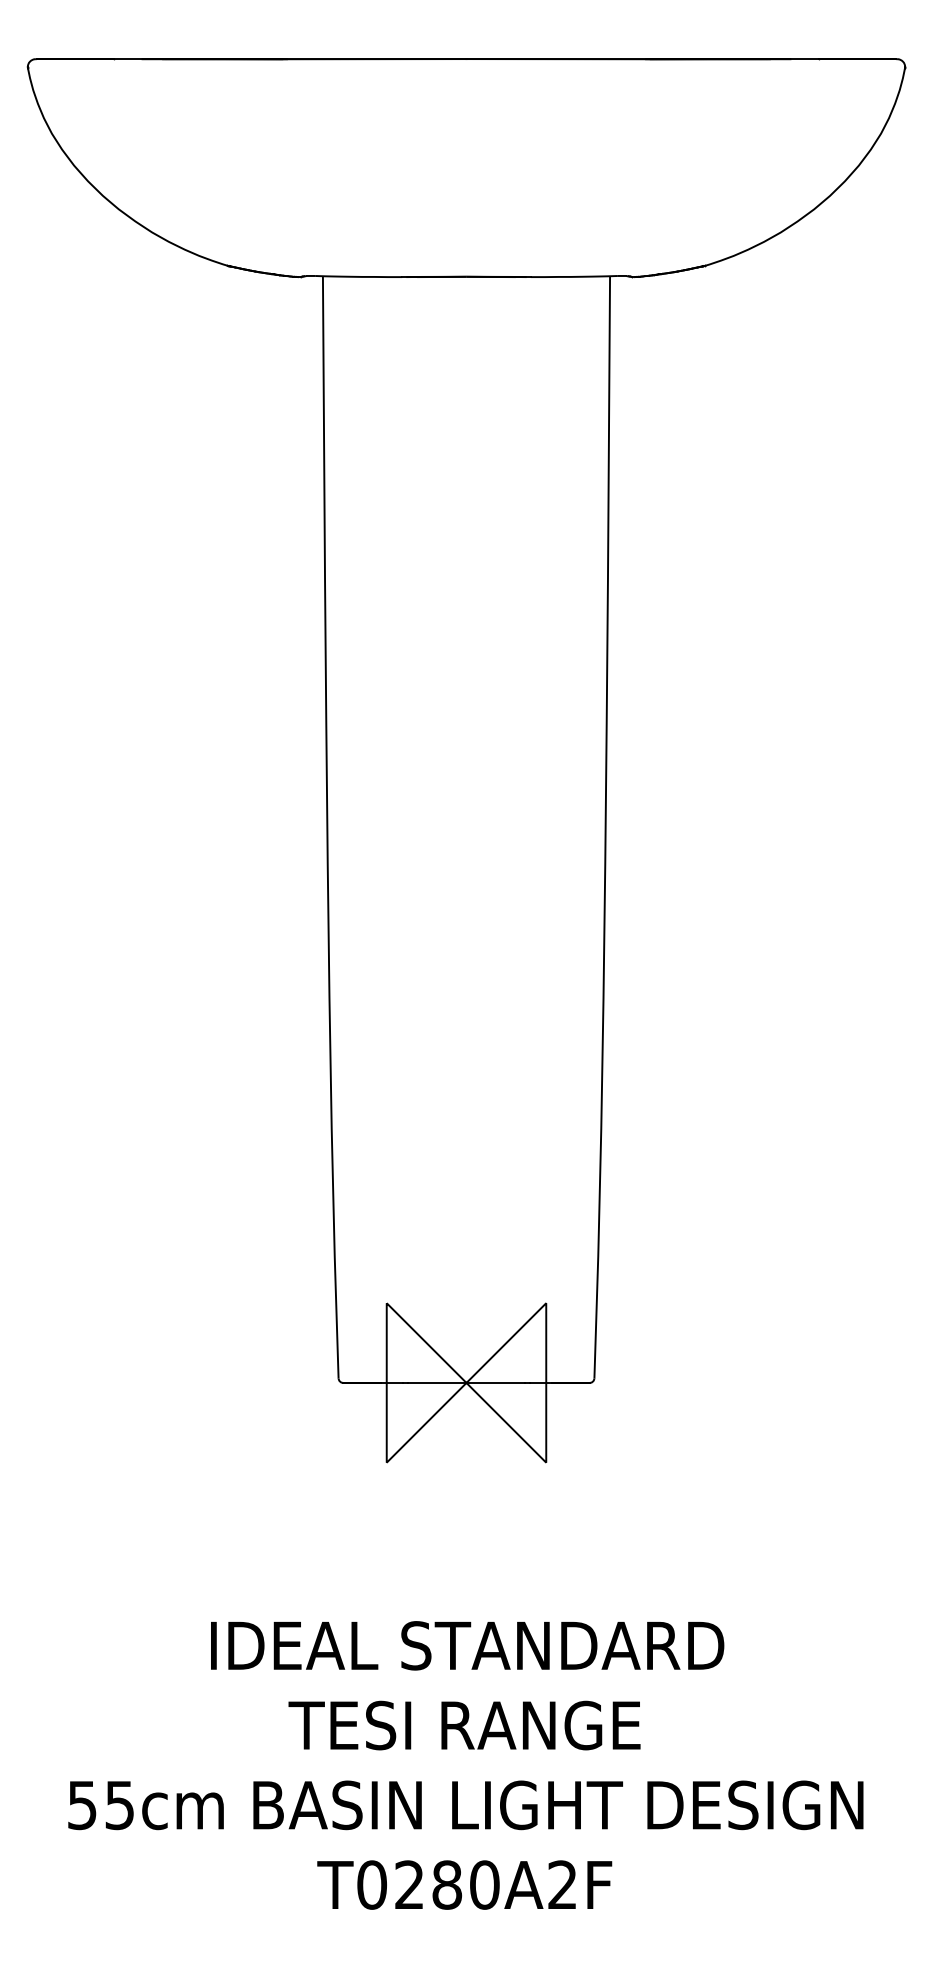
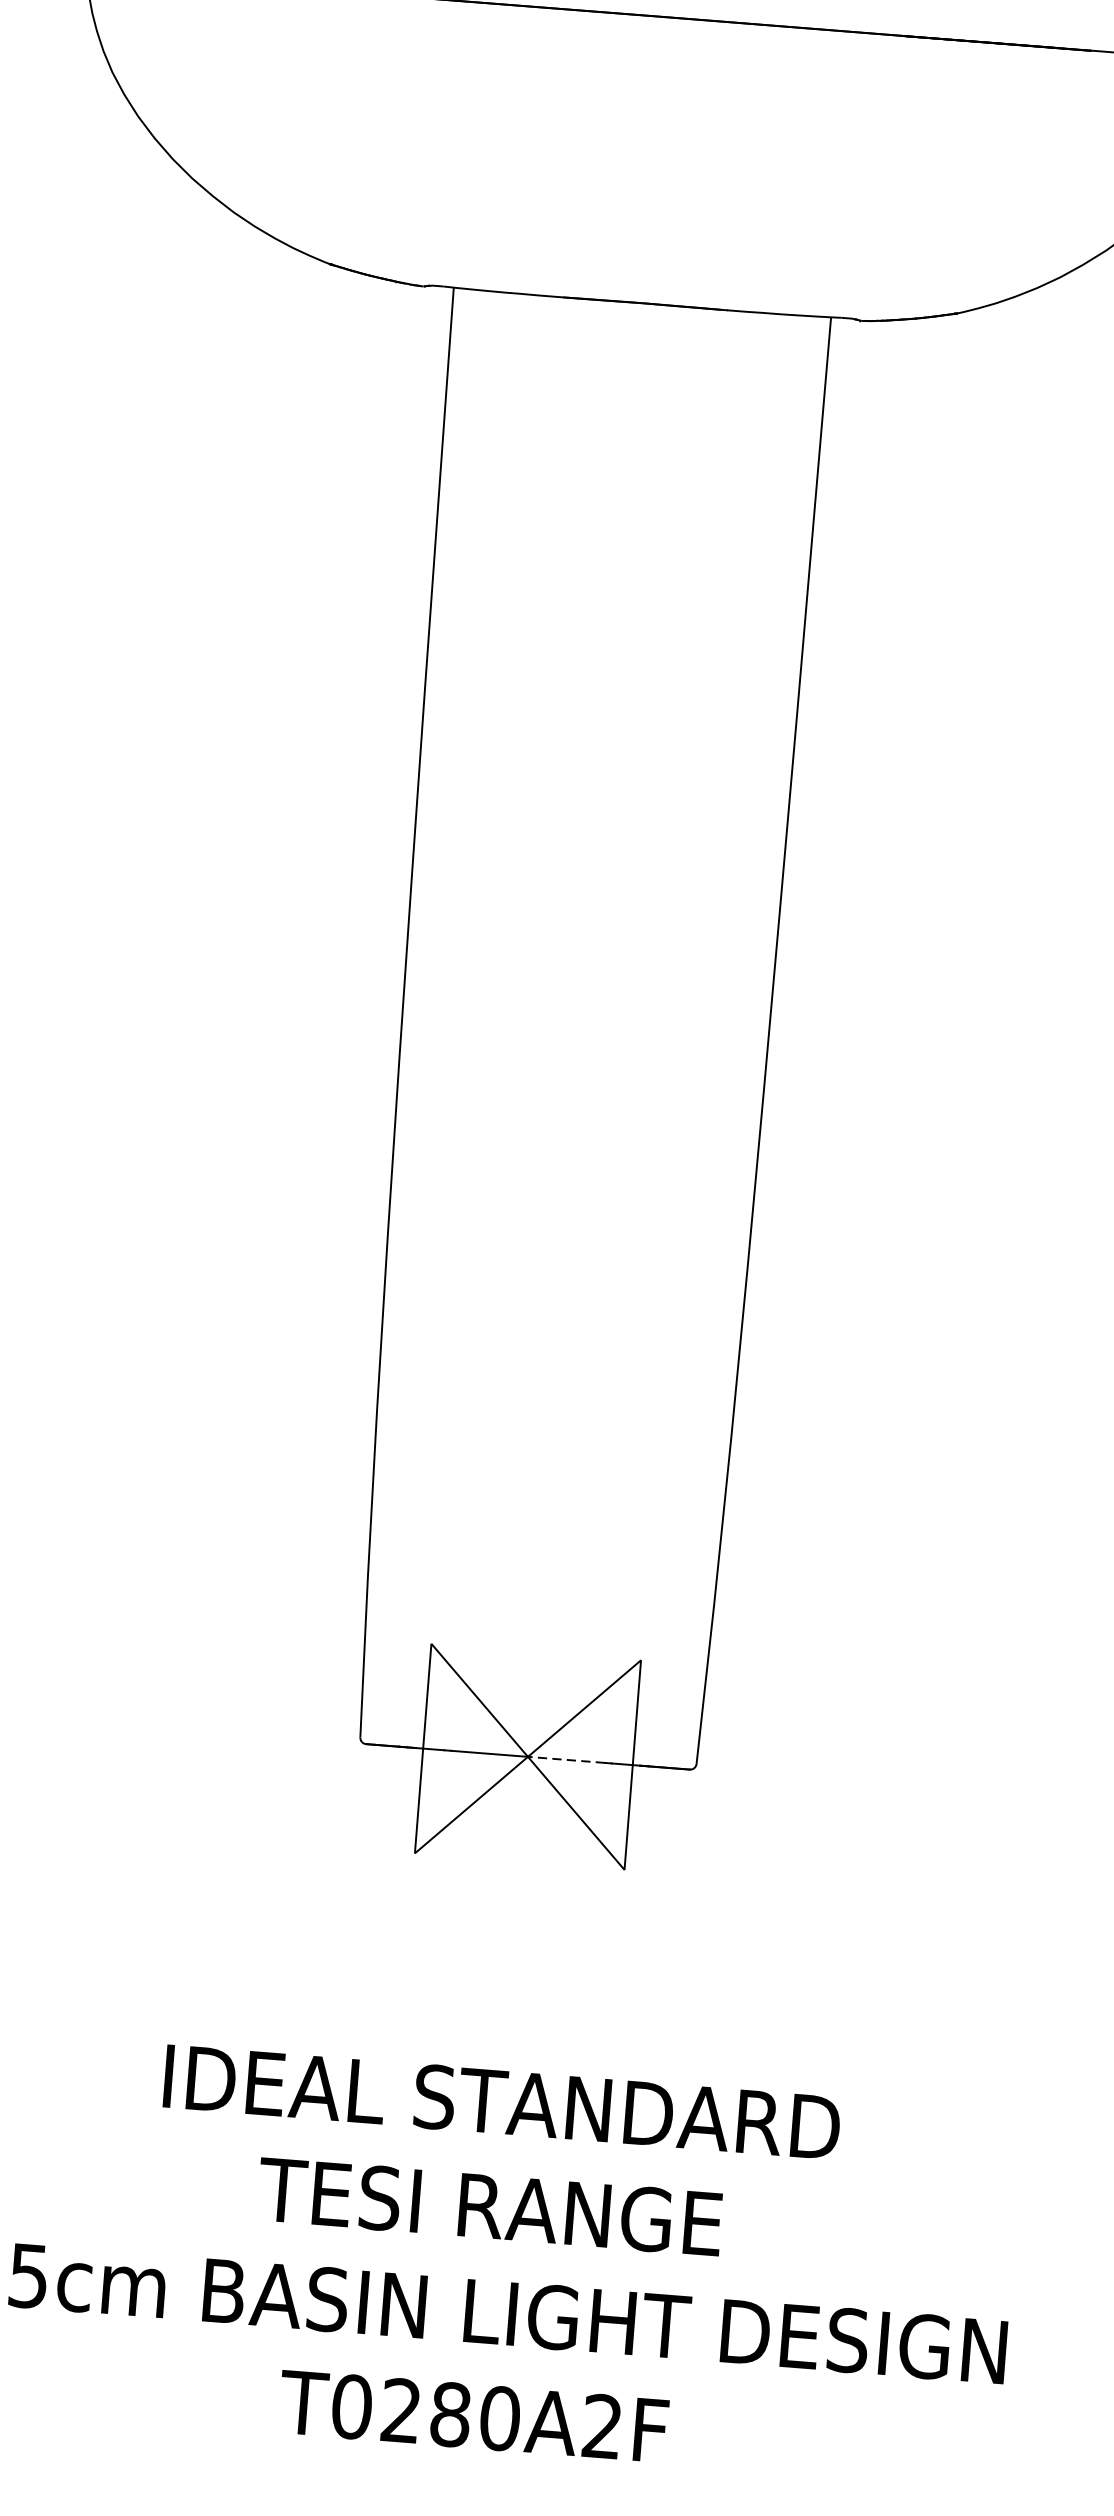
line: (495, 1382) -> (566, 1759), solid -> dashed

